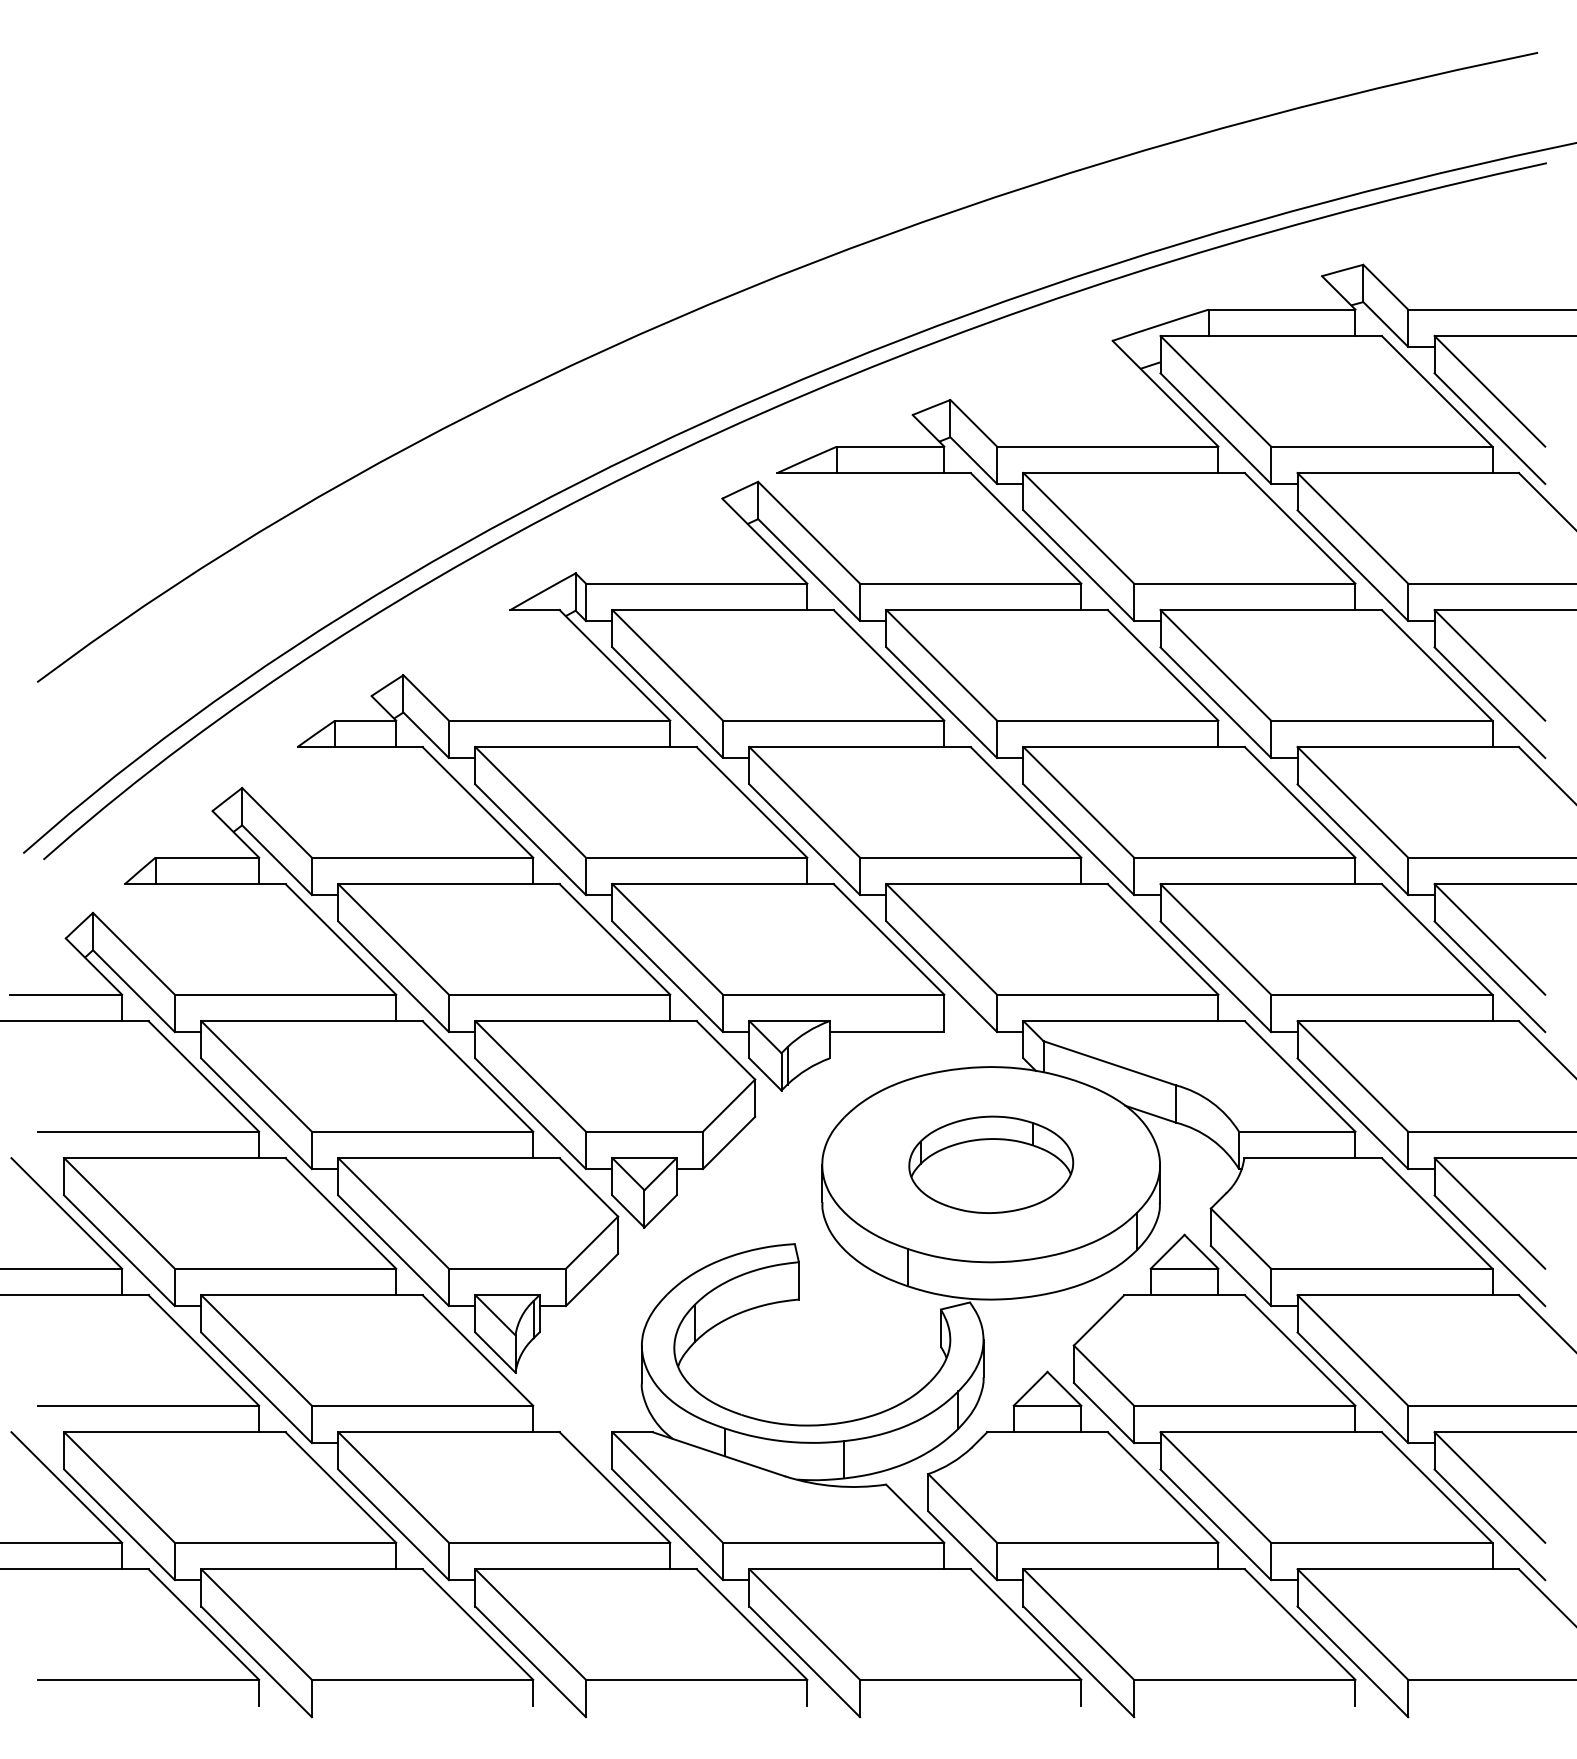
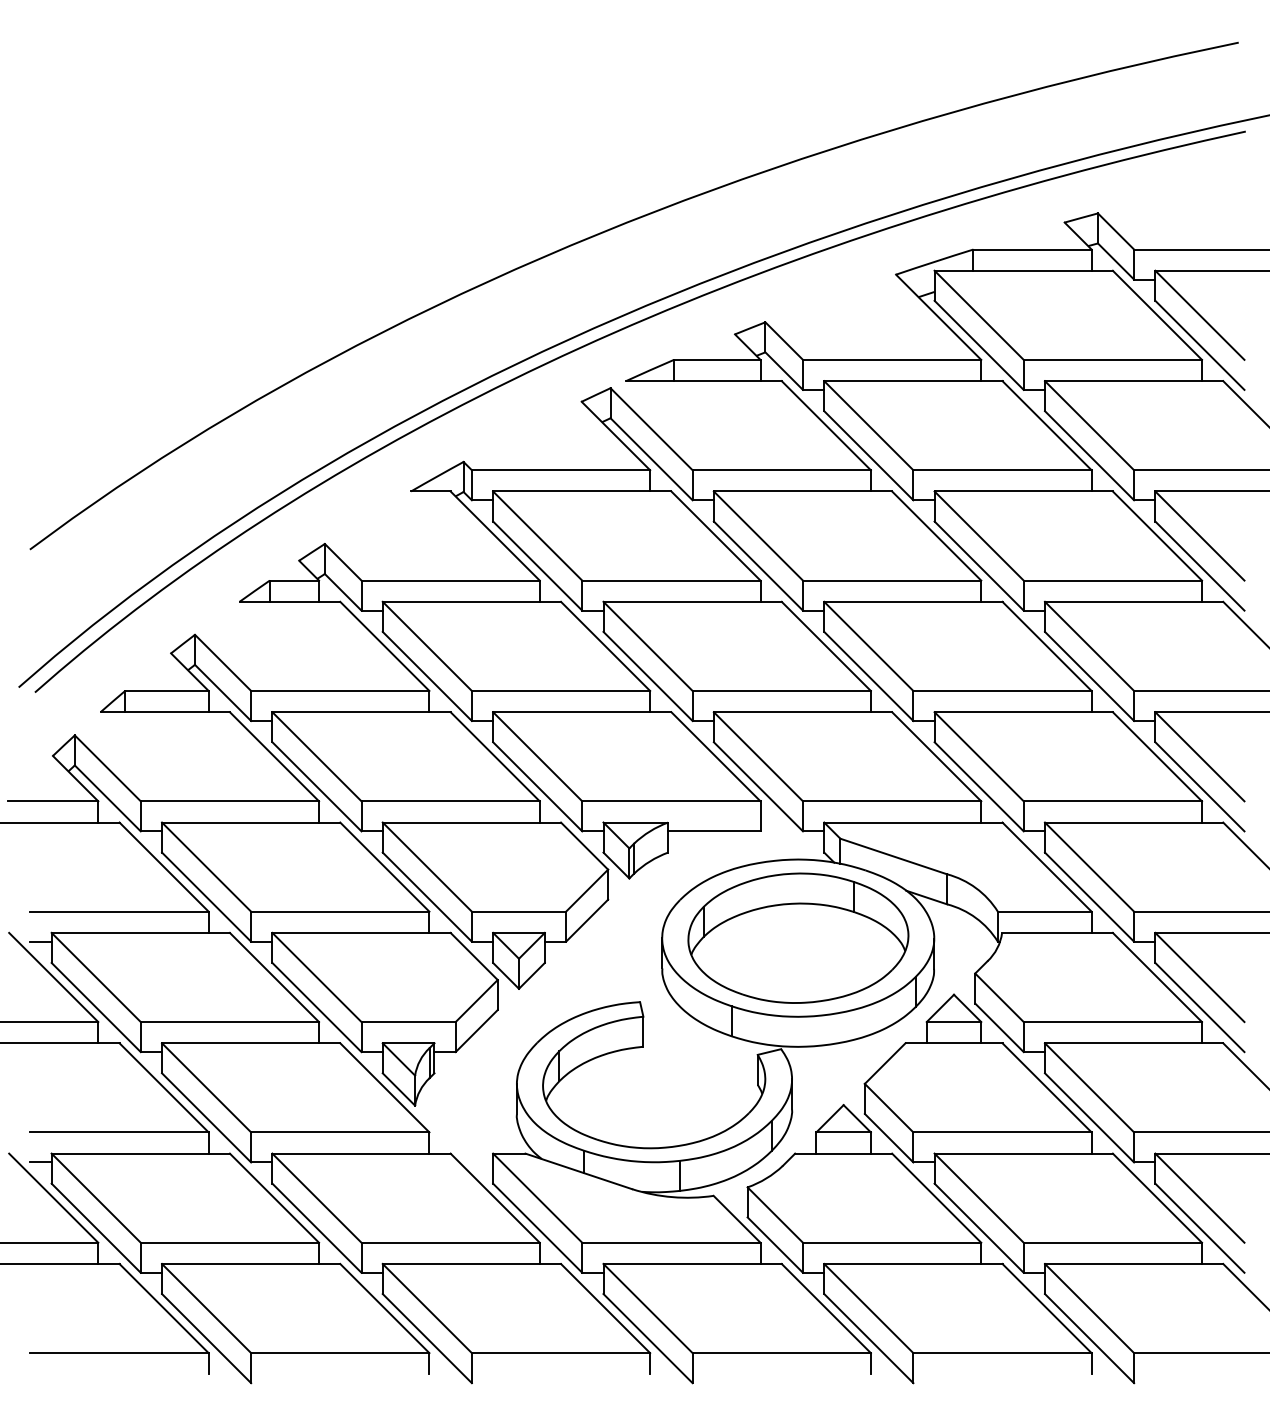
part: (990, 1164) -> (797, 938), size x1.67
line: (50, 1169) -> (40, 942), added
line: (50, 1443) -> (40, 1162), added

